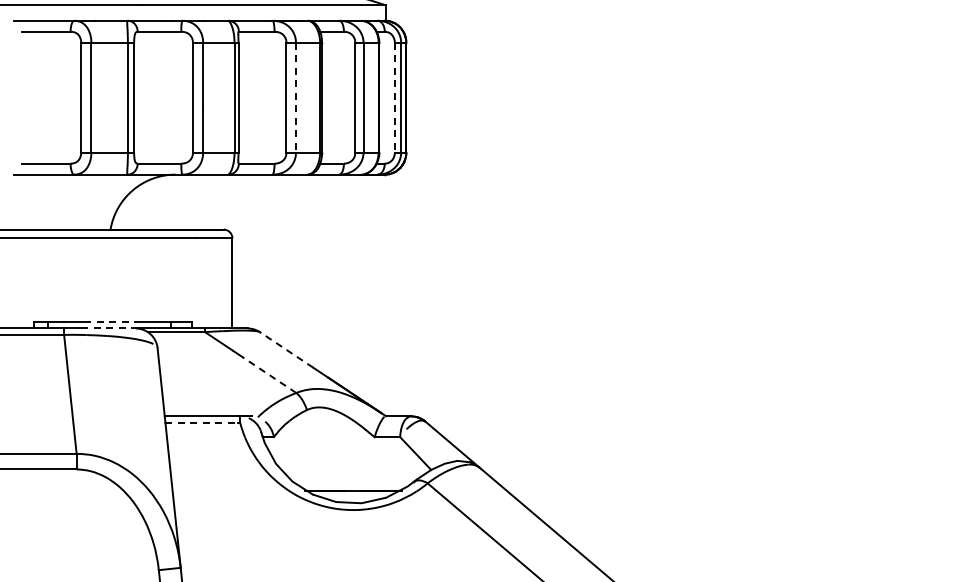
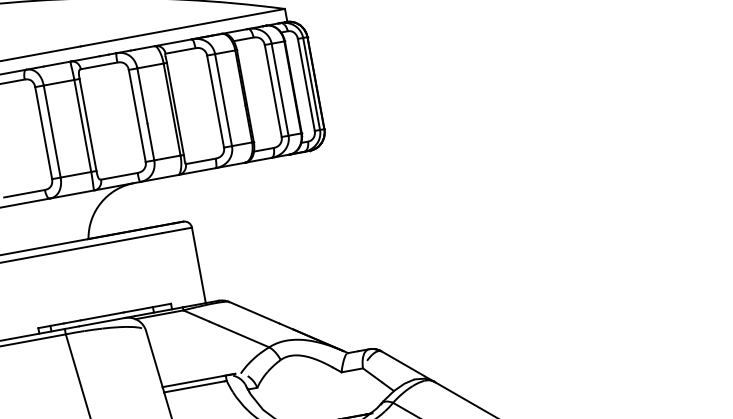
line: (295, 97) -> (223, 100), dashed -> solid
line: (394, 97) -> (306, 84), dashed -> solid
line: (109, 321) -> (101, 316), dashed -> solid
line: (109, 328) -> (102, 322), dashed -> solid
line: (286, 349) -> (254, 312), dashed -> solid
line: (269, 375) -> (244, 336), dashed -> solid
line: (202, 422) -> (195, 386), dashed -> solid

